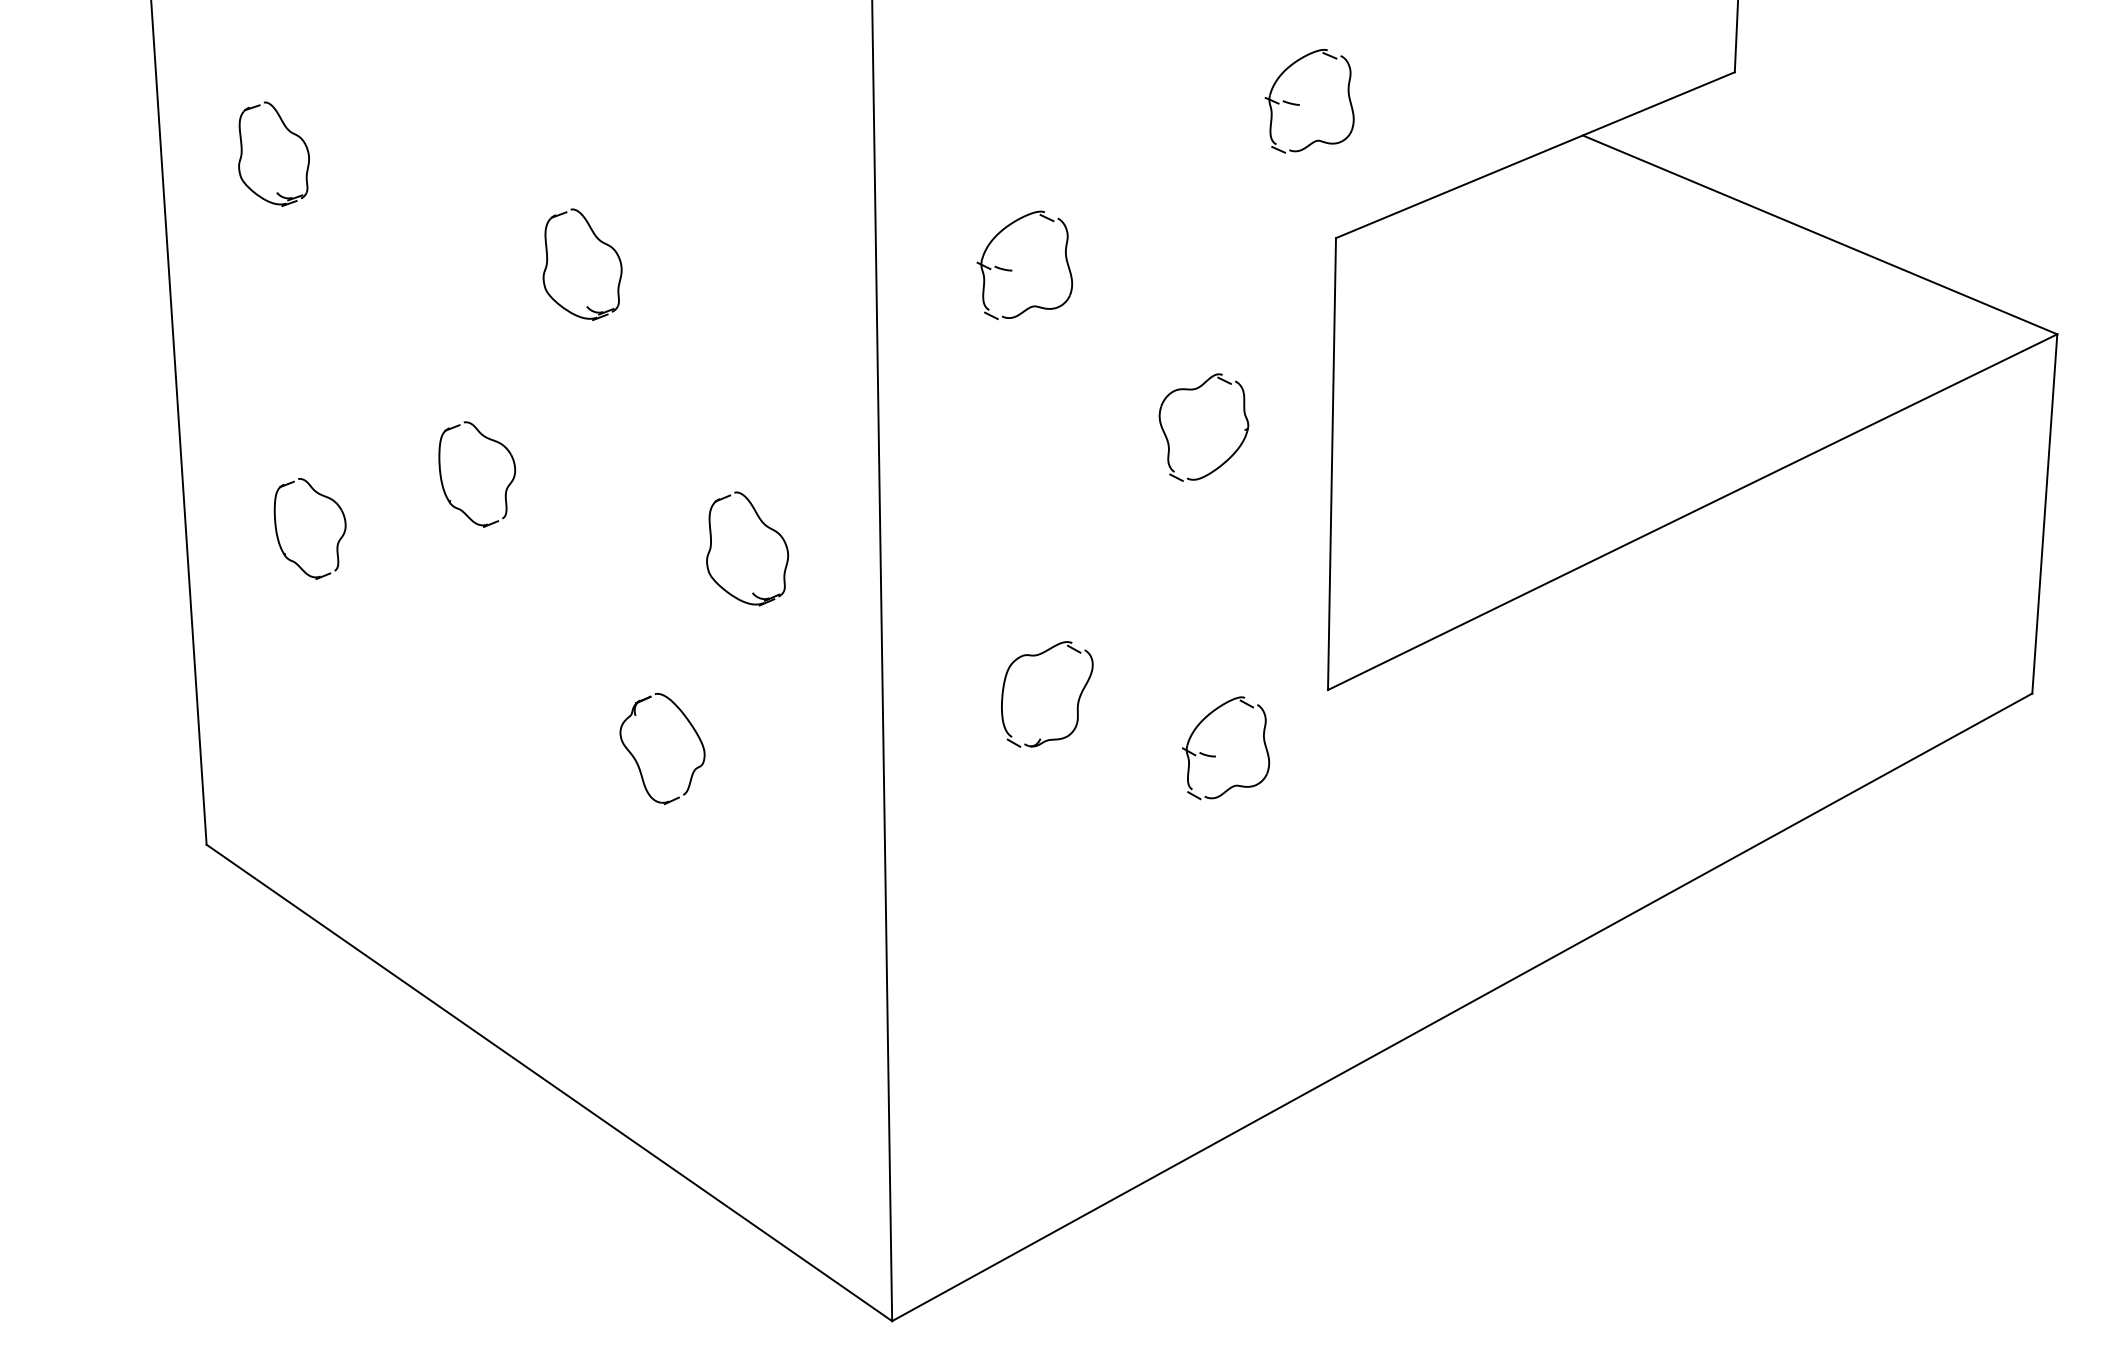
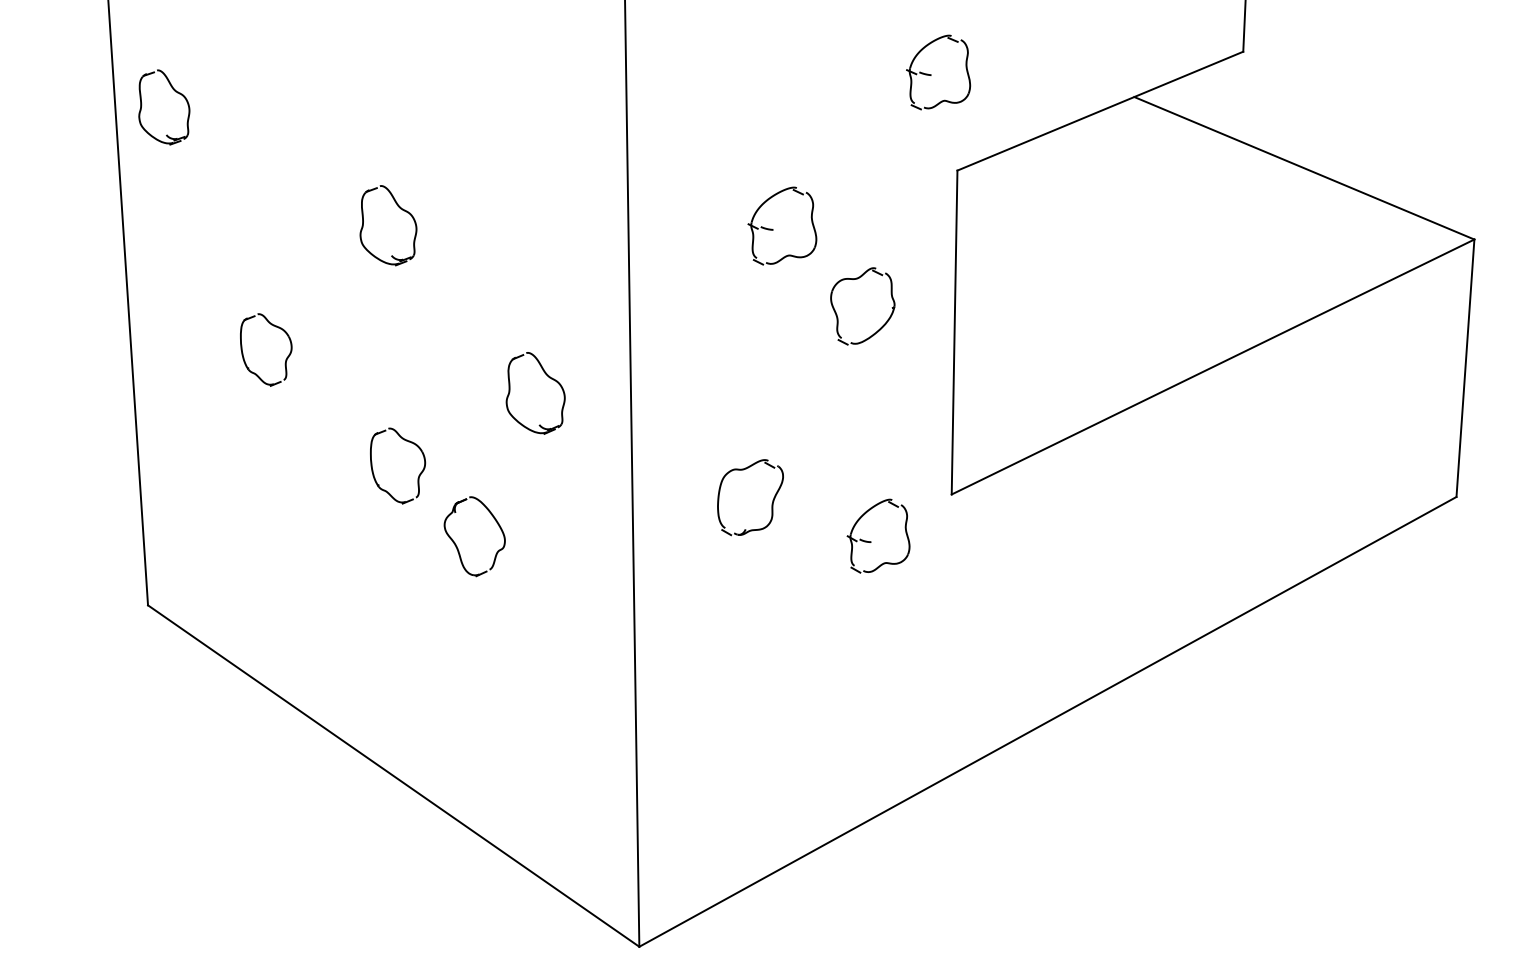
part: (289, 133) -> (175, 92), moved
part: (599, 242) -> (400, 209), moved
part: (1012, 270) -> (773, 229), moved
part: (505, 487) -> (418, 475), moved
part: (337, 542) -> (285, 359), moved

